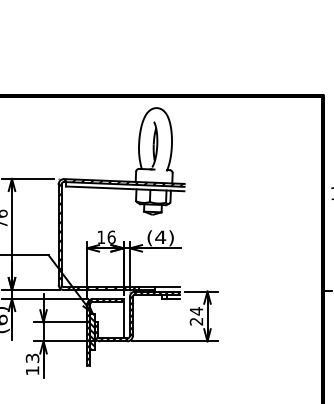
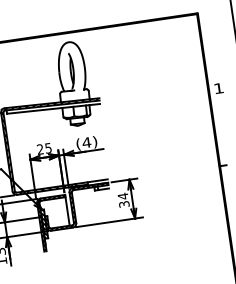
text: (106, 236) -> (44, 148), 16 -> 25
text: (196, 321) -> (124, 204), 24 -> 34

